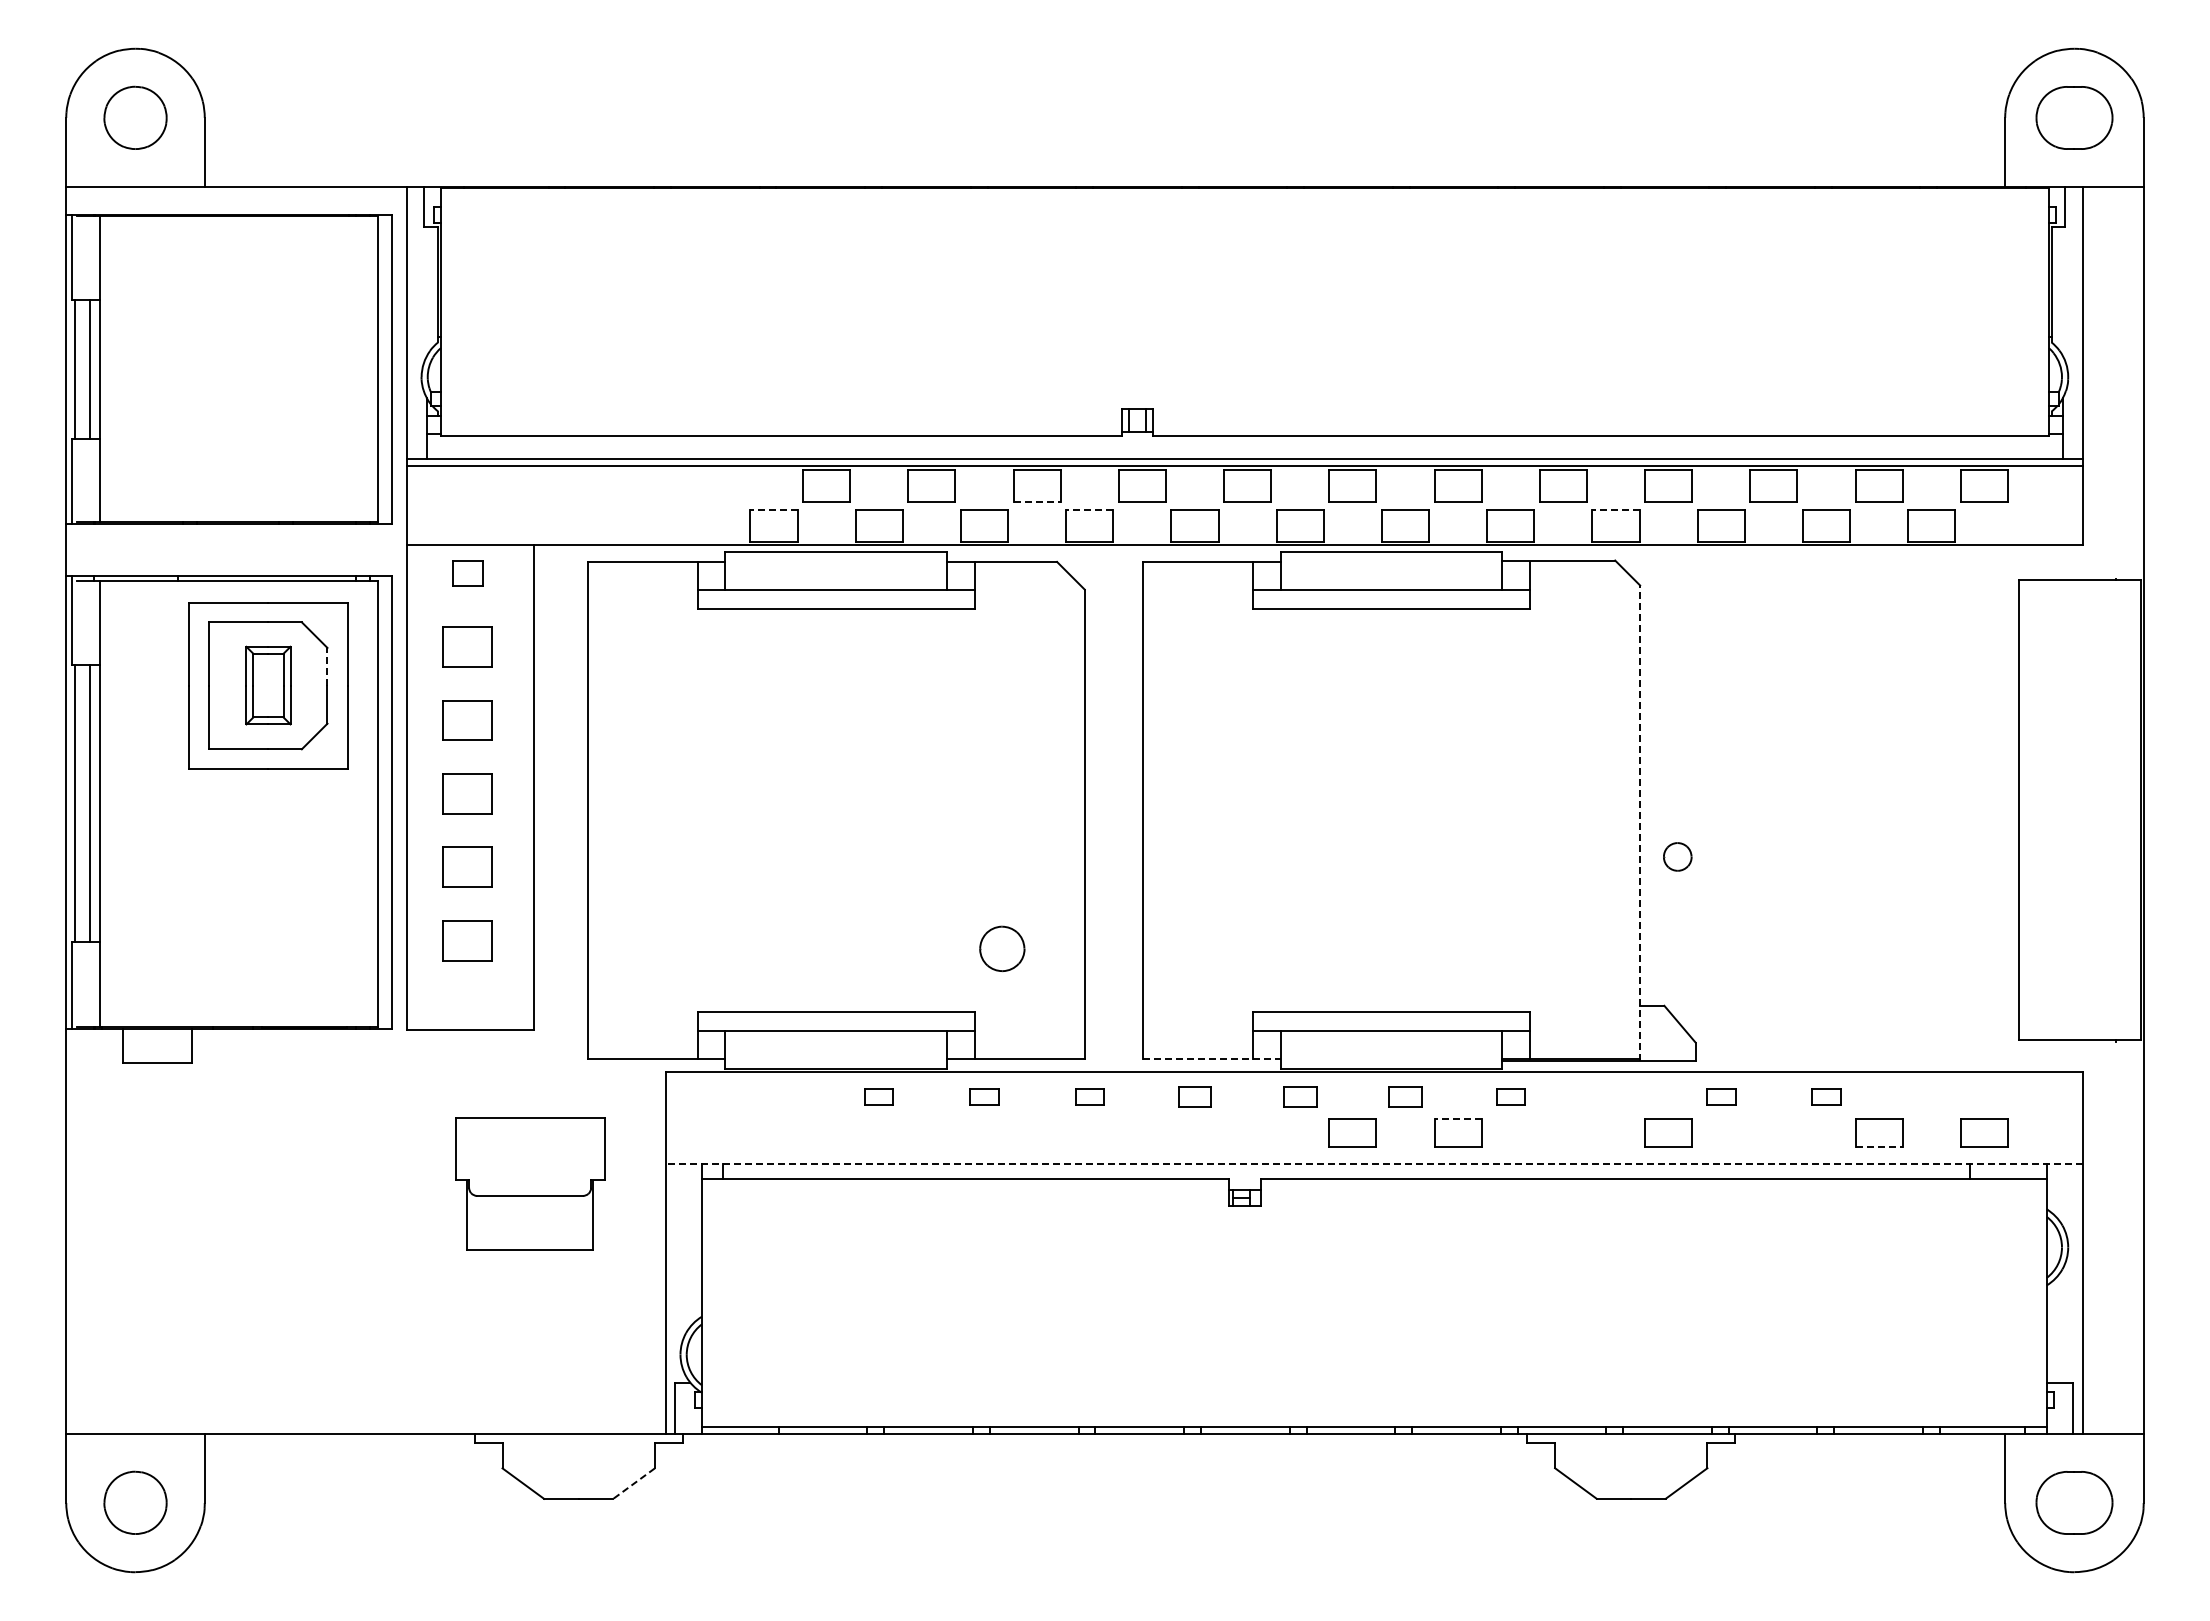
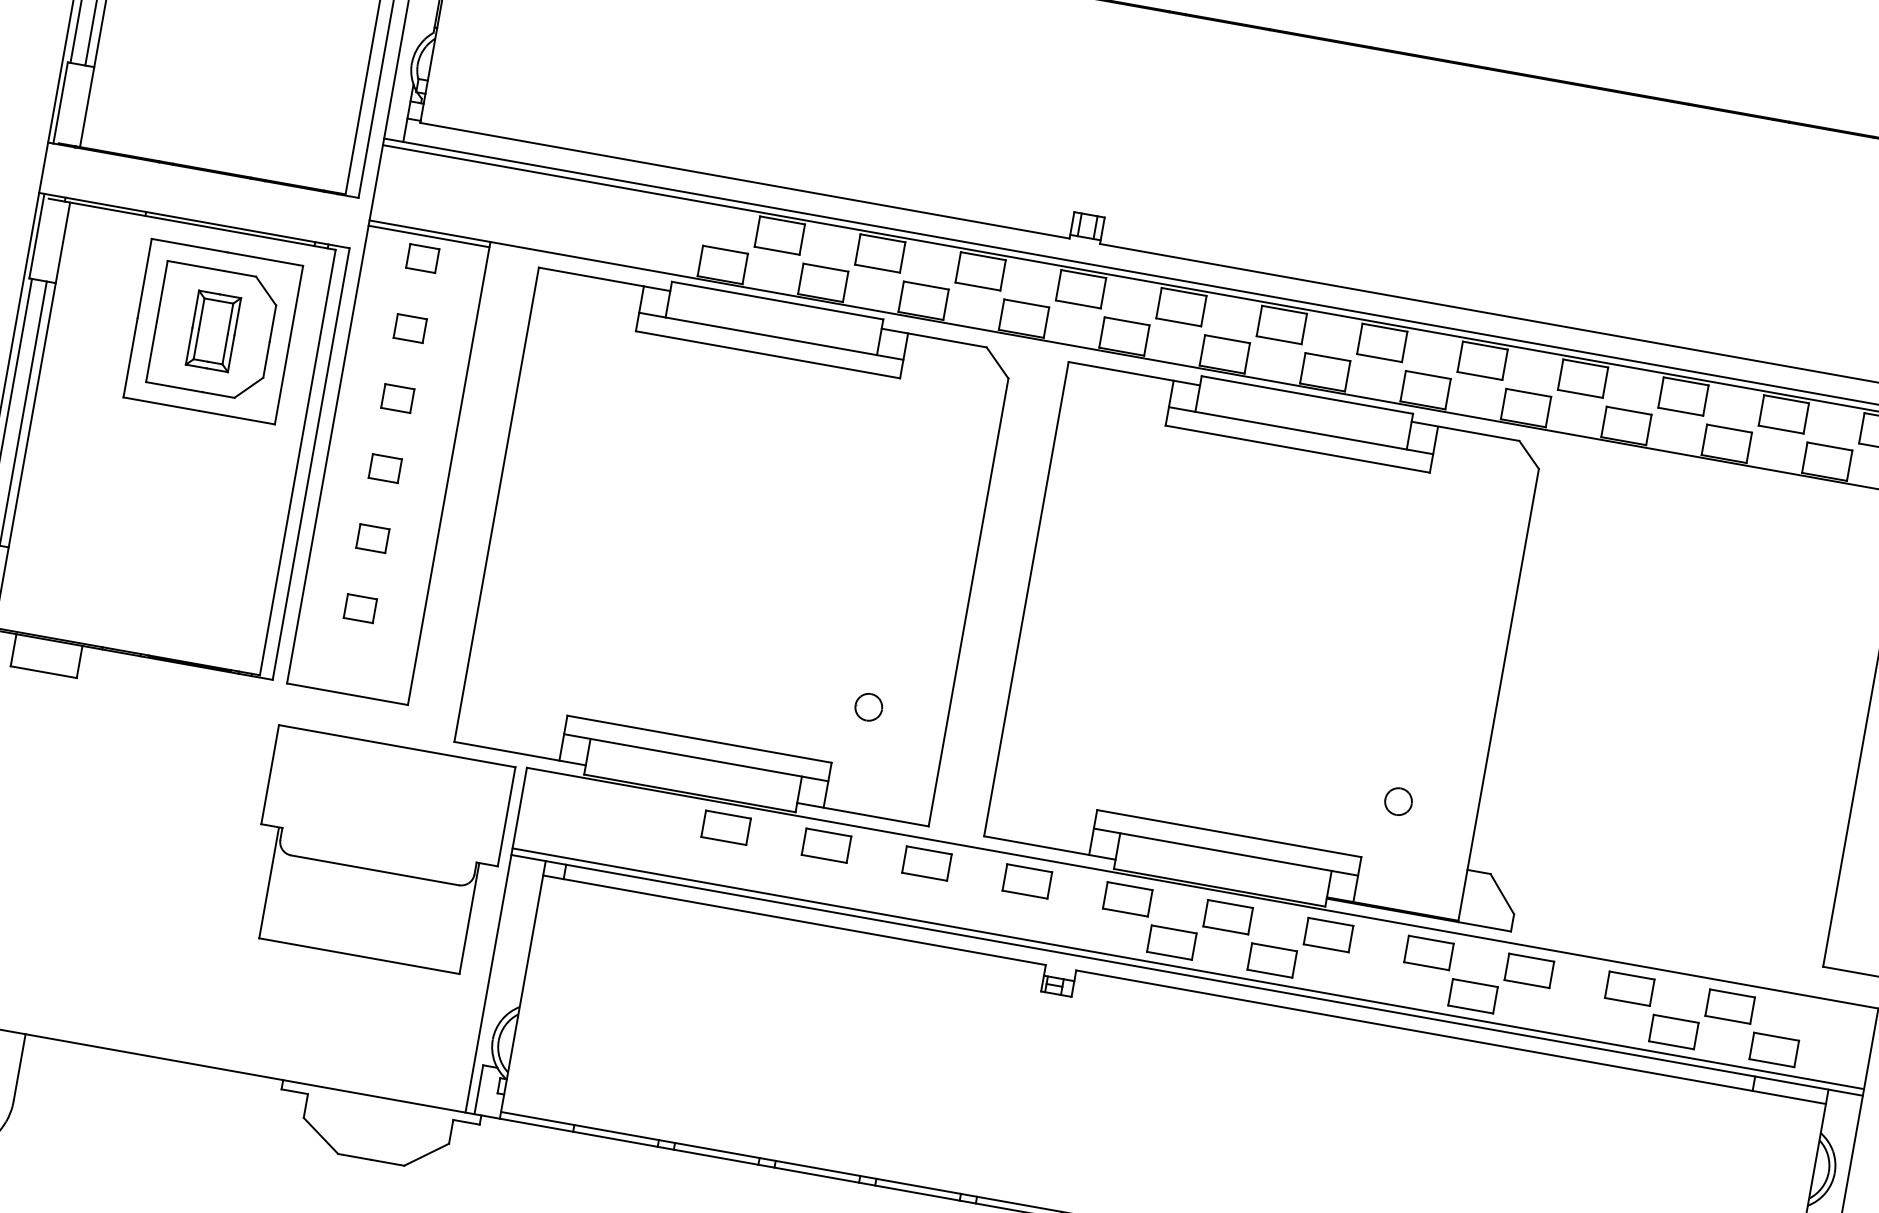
line: (1037, 501) -> (978, 286), dashed -> solid
line: (773, 510) -> (724, 250), dashed -> solid
line: (1089, 510) -> (1026, 303), dashed -> solid
line: (1616, 510) -> (1529, 393), dashed -> solid
line: (469, 550) -> (428, 236), added
part: (467, 647) -> (409, 328), size x0.62
line: (327, 666) -> (273, 323), dashed -> solid
part: (467, 720) -> (397, 398), size x0.62
part: (467, 793) -> (385, 468), size x0.62
line: (1640, 822) -> (1498, 695), dashed -> solid
part: (1677, 856) -> (1398, 801), moved
part: (467, 867) -> (372, 538), size x0.62
part: (467, 940) -> (360, 608), size x0.62
part: (1002, 948) -> (869, 706), size x0.62
line: (1211, 1059) -> (1049, 848), dashed -> solid
part: (879, 1096) -> (726, 827), size x1.67
part: (984, 1096) -> (826, 845), size x1.67
part: (1089, 1096) -> (926, 862), size x1.67
part: (1194, 1096) -> (1027, 880), size x1.43
part: (1300, 1096) -> (1128, 898), size x1.43
part: (1405, 1096) -> (1228, 916), size x1.43
part: (1510, 1096) -> (1328, 934), size x1.67
part: (1615, 1096) -> (1428, 952), added
part: (1721, 1096) -> (1529, 970), size x1.67
part: (1826, 1096) -> (1629, 988), size x1.67
part: (1931, 1096) -> (1730, 1005), added
line: (1458, 1119) -> (1274, 947), dashed -> solid
line: (1879, 1147) -> (1671, 1045), dashed -> solid
line: (1373, 1156) -> (1187, 968), added
line: (1373, 1163) -> (1186, 975), dashed -> solid
part: (529, 1183) -> (377, 850), size x1.67
line: (634, 1483) -> (427, 1154), dashed -> solid

